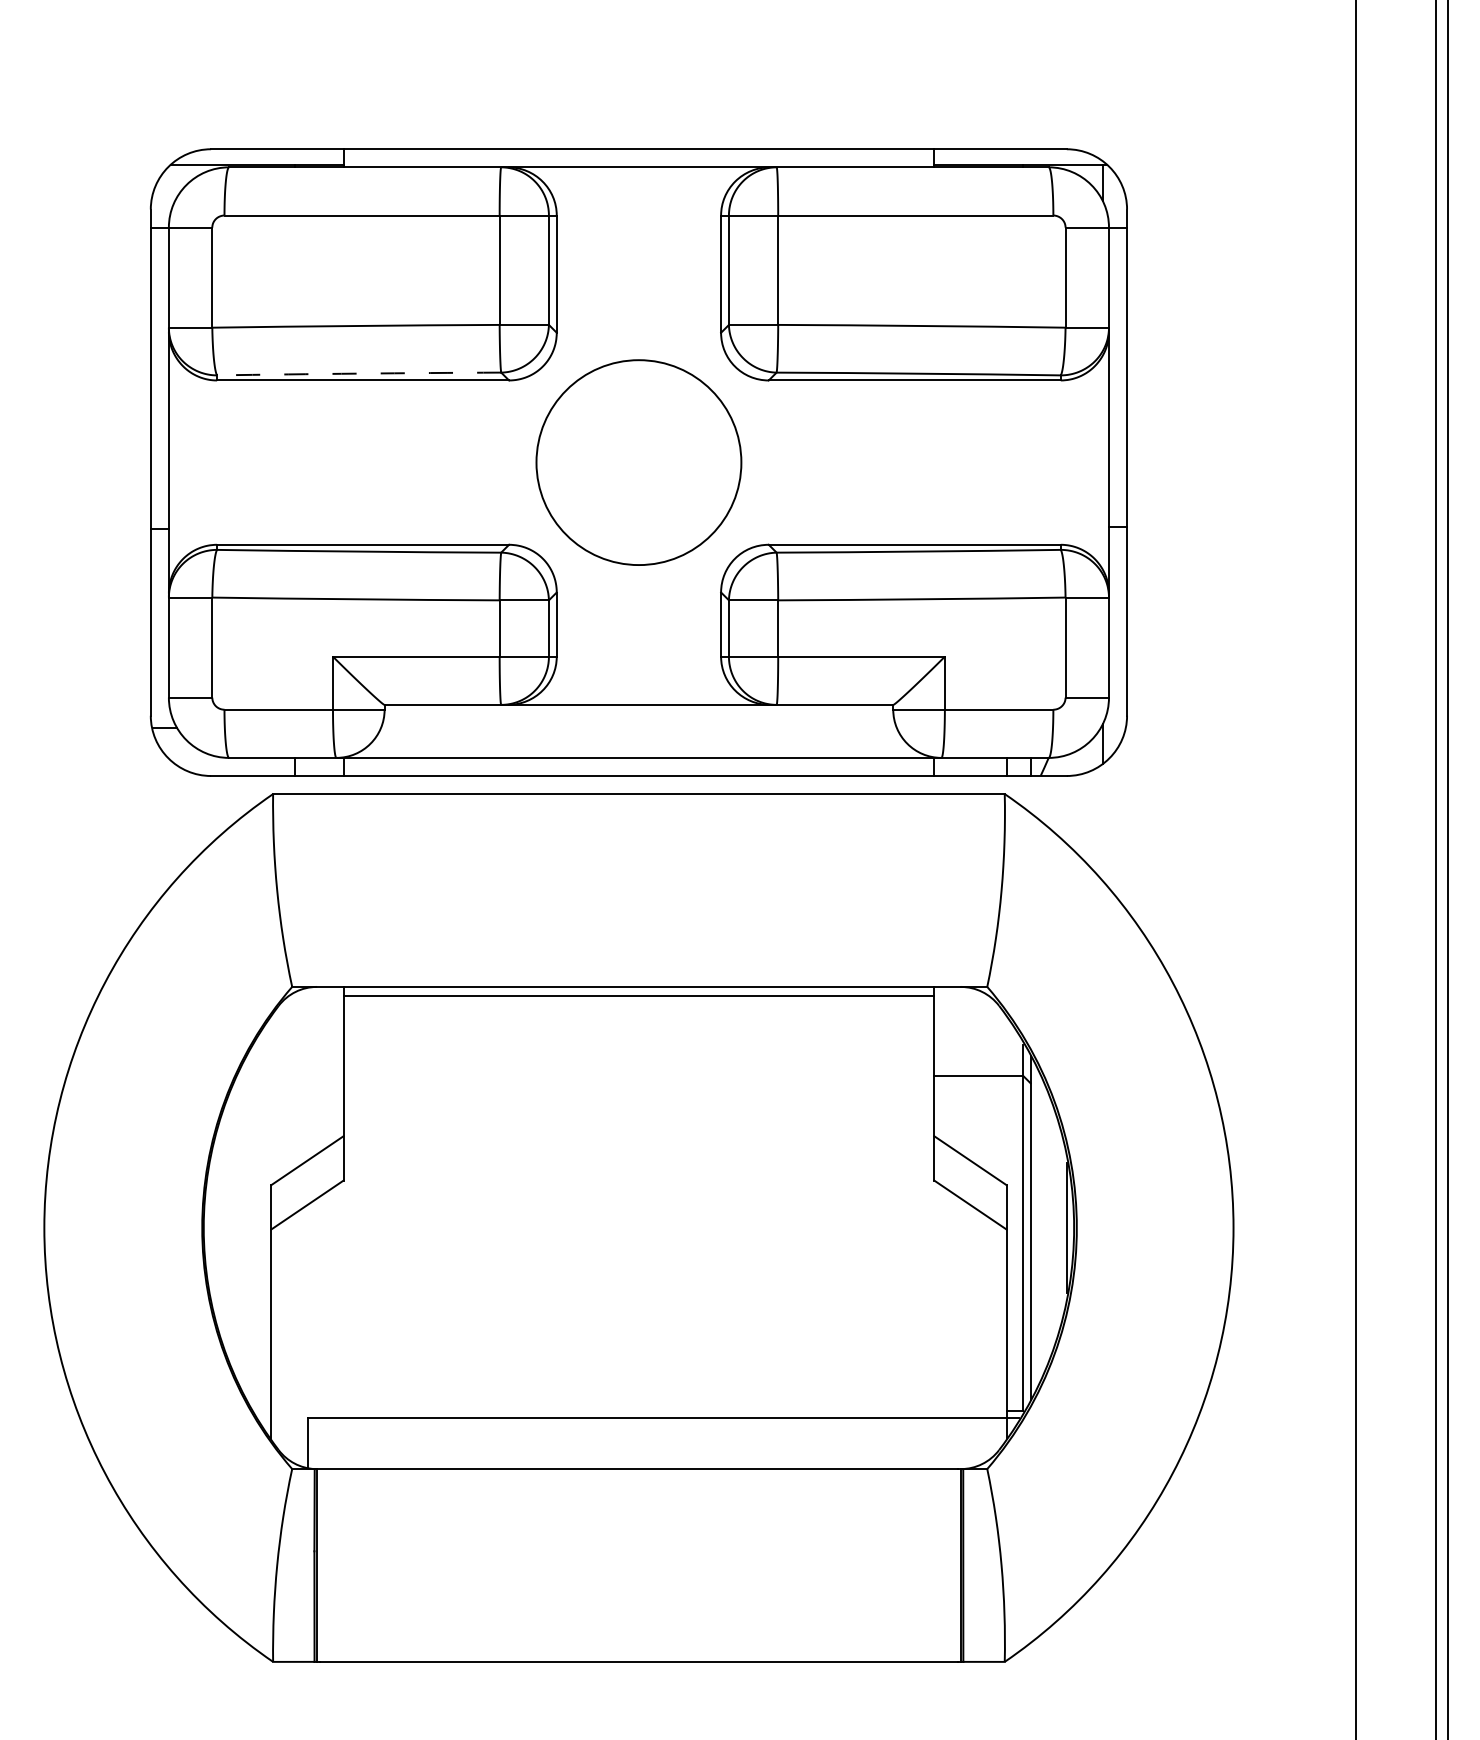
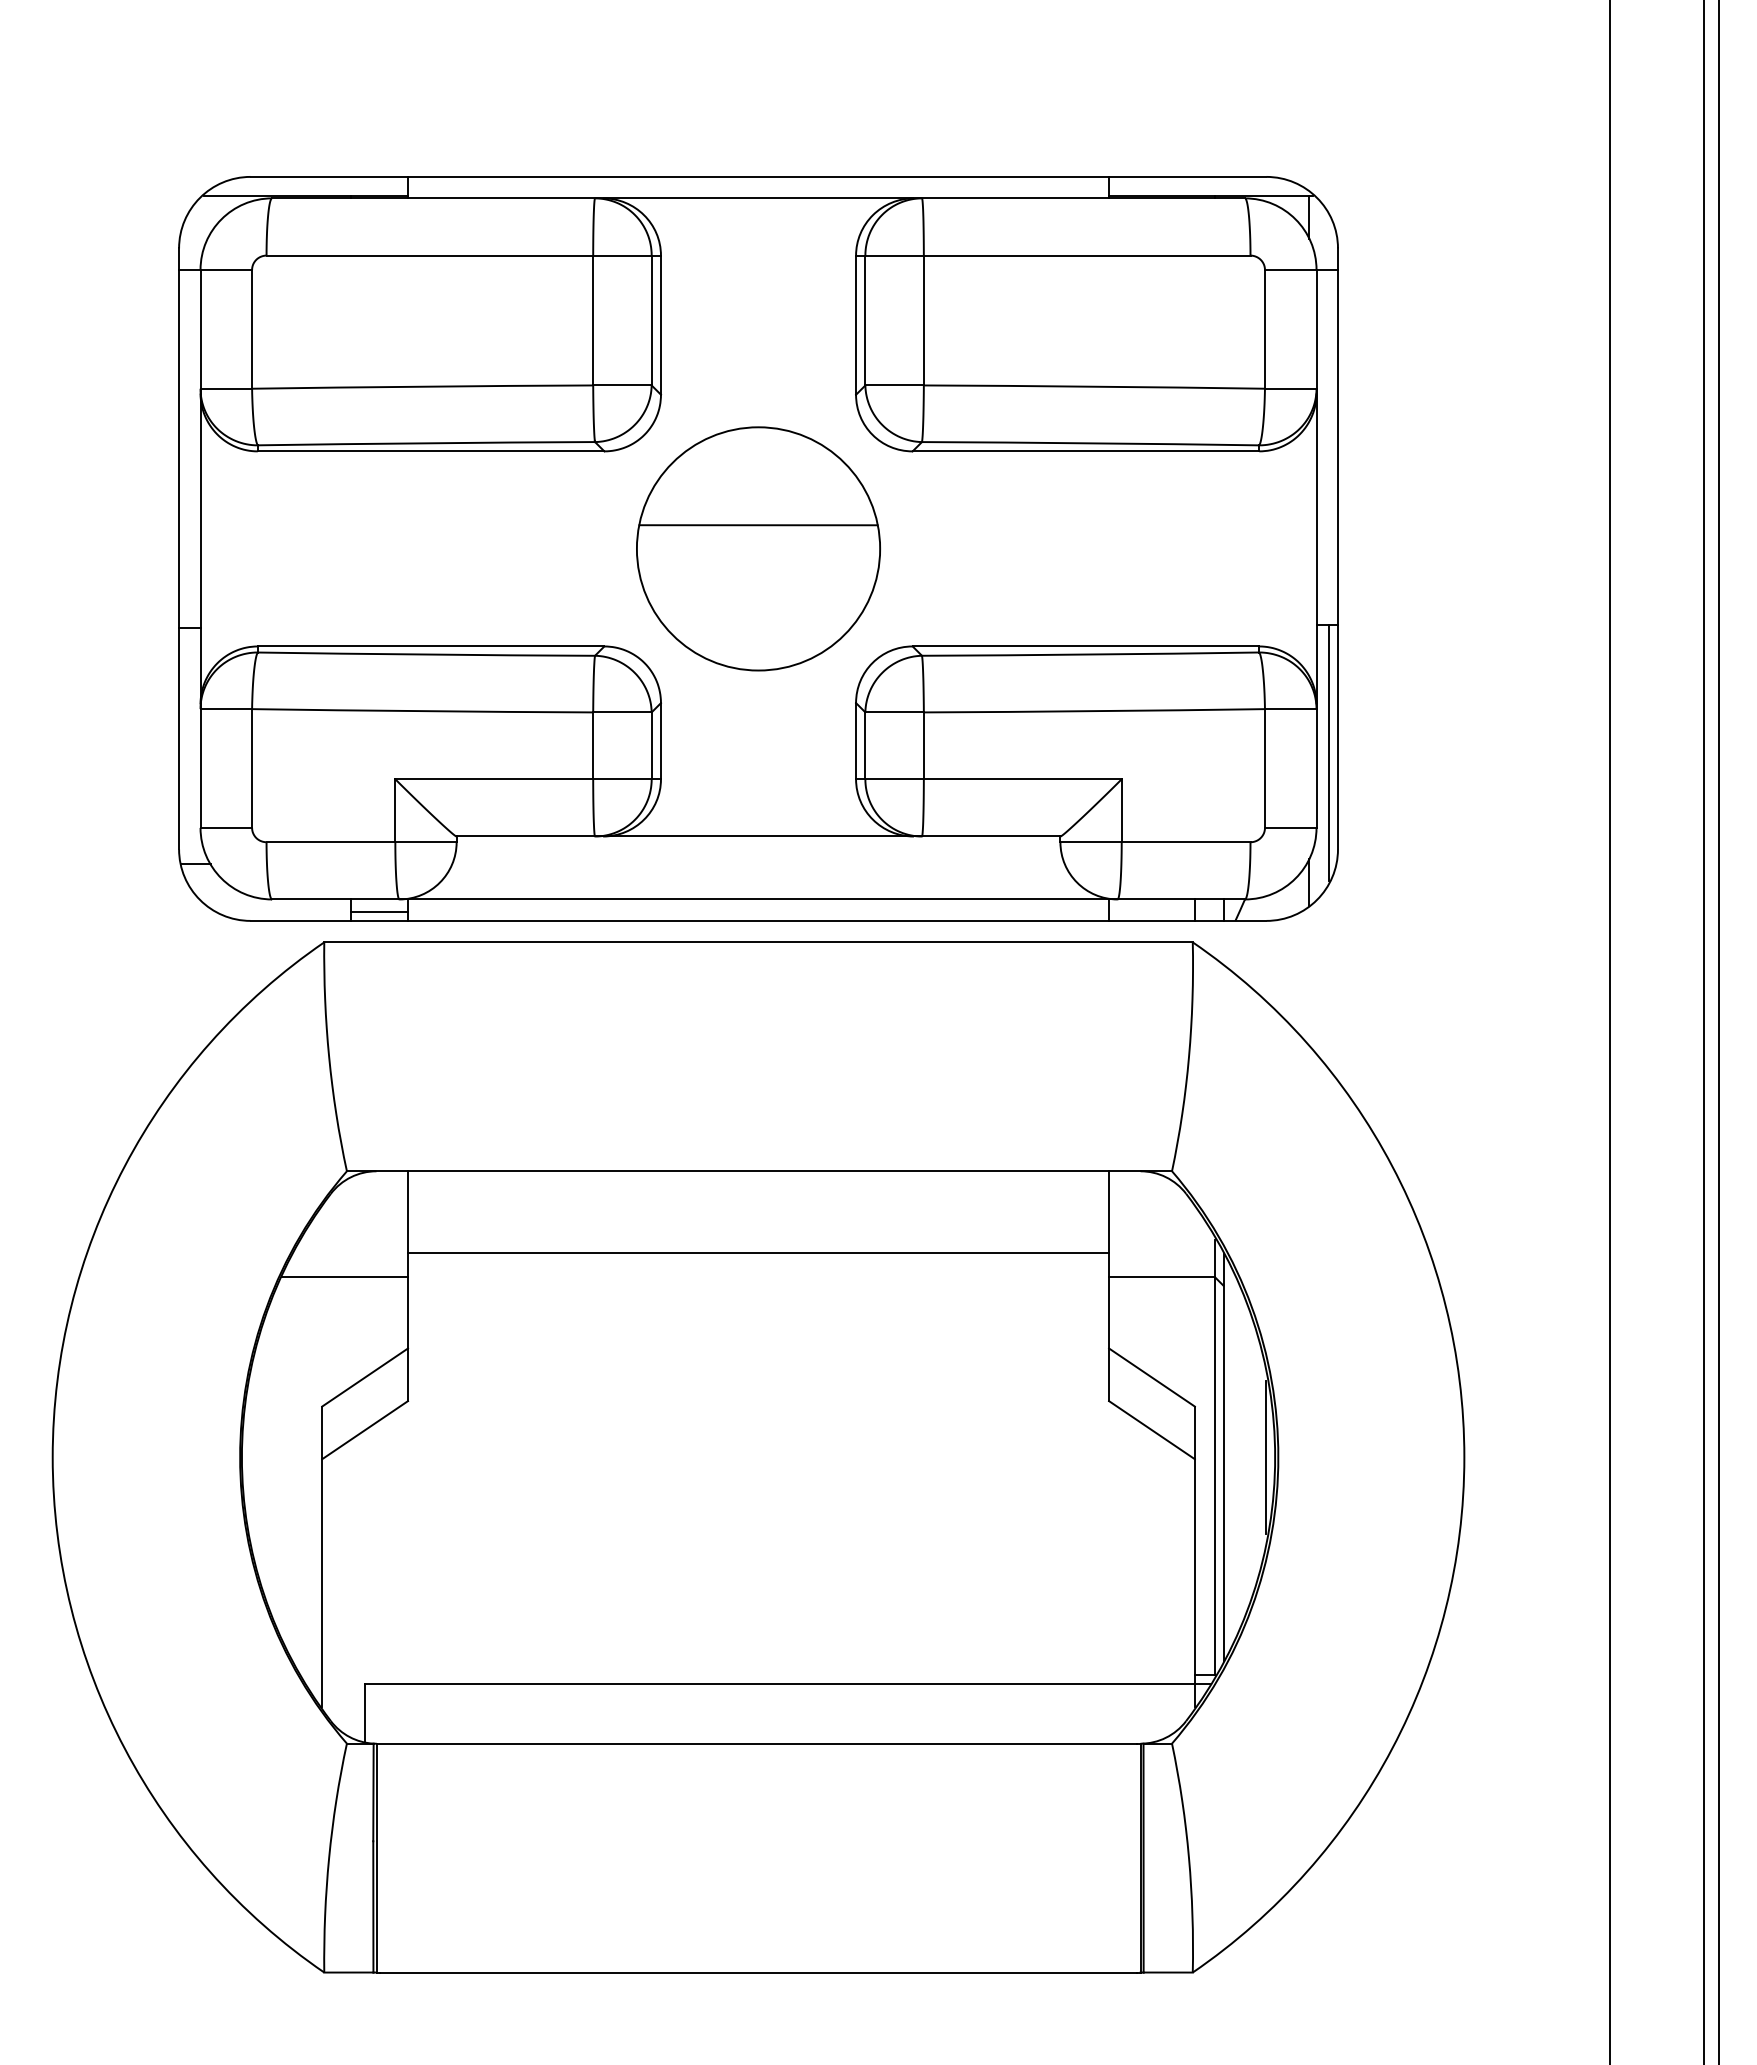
arc: (359, 373) -> (426, 443), dashed -> solid
line: (638, 442) -> (758, 525), added
line: (1119, 634) -> (1329, 752), added
line: (319, 768) -> (379, 911), added
line: (638, 996) -> (758, 1253), moved
line: (291, 1076) -> (345, 1277), added

